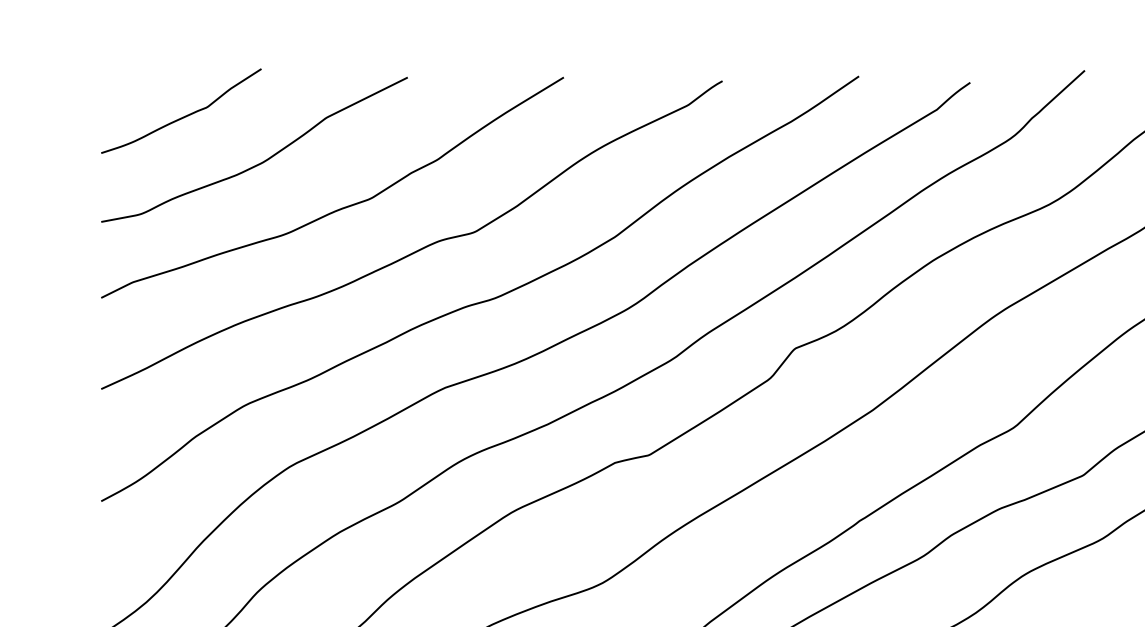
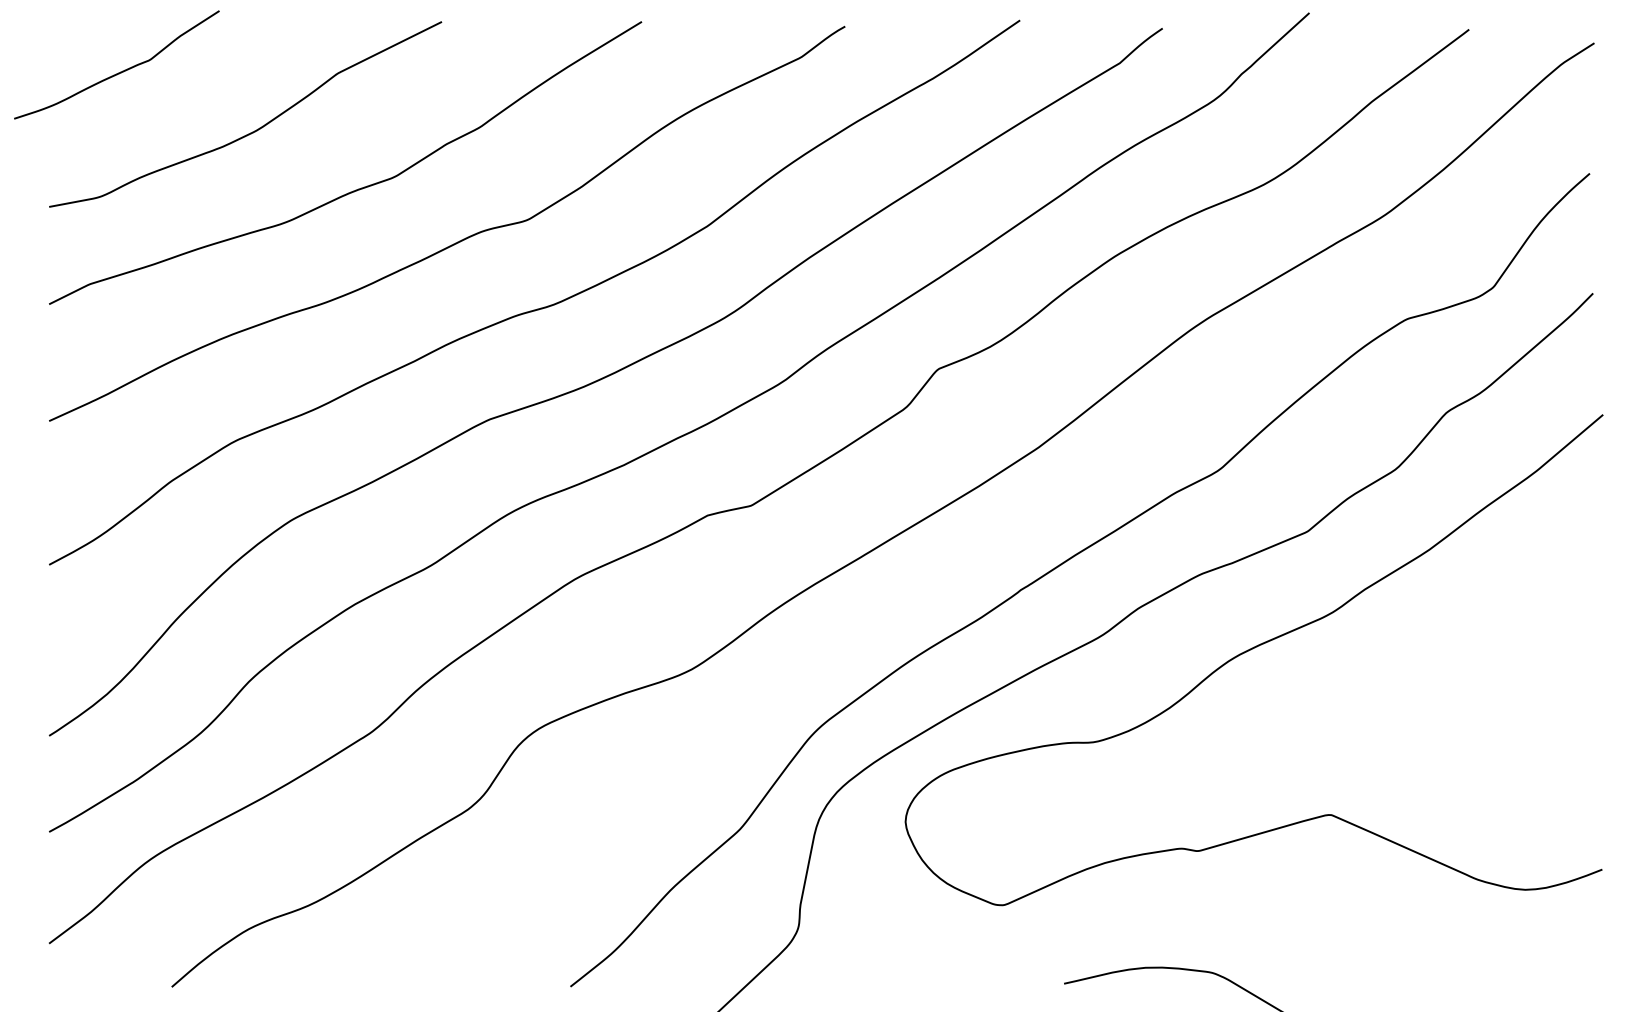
curve: (184, 116) -> (120, 71), moved

